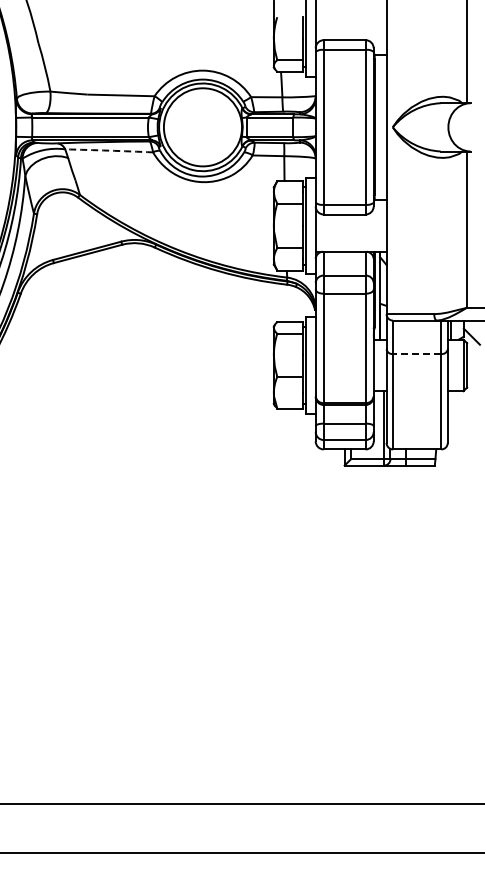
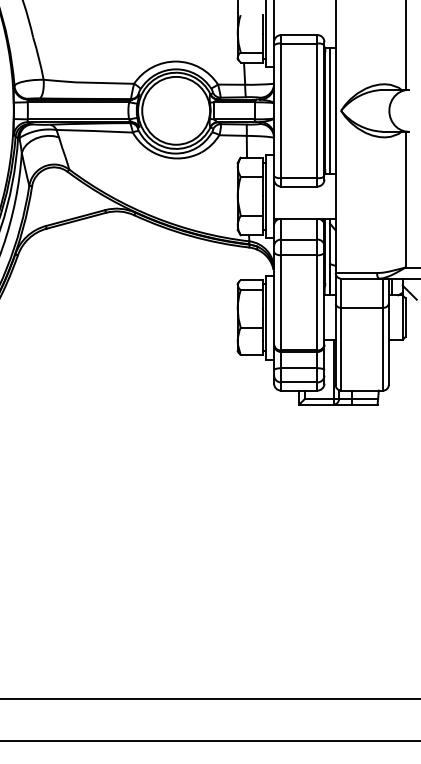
line: (380, 127) -> (330, 110), added
arc: (109, 150) -> (94, 130), dashed -> solid
line: (416, 354) -> (361, 308), dashed -> solid

